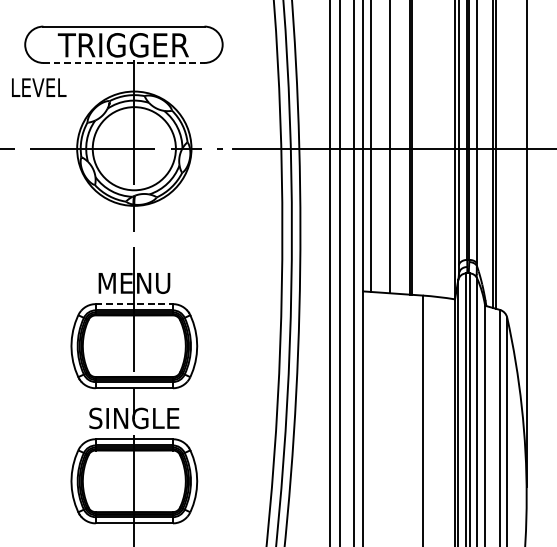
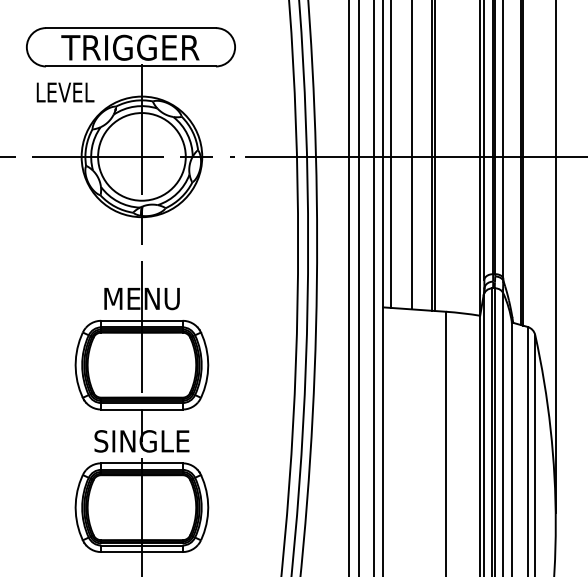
line: (123, 63) -> (130, 66), dashed -> solid
text: (39, 87) -> (65, 92), moved
line: (133, 303) -> (141, 320), dashed -> solid

